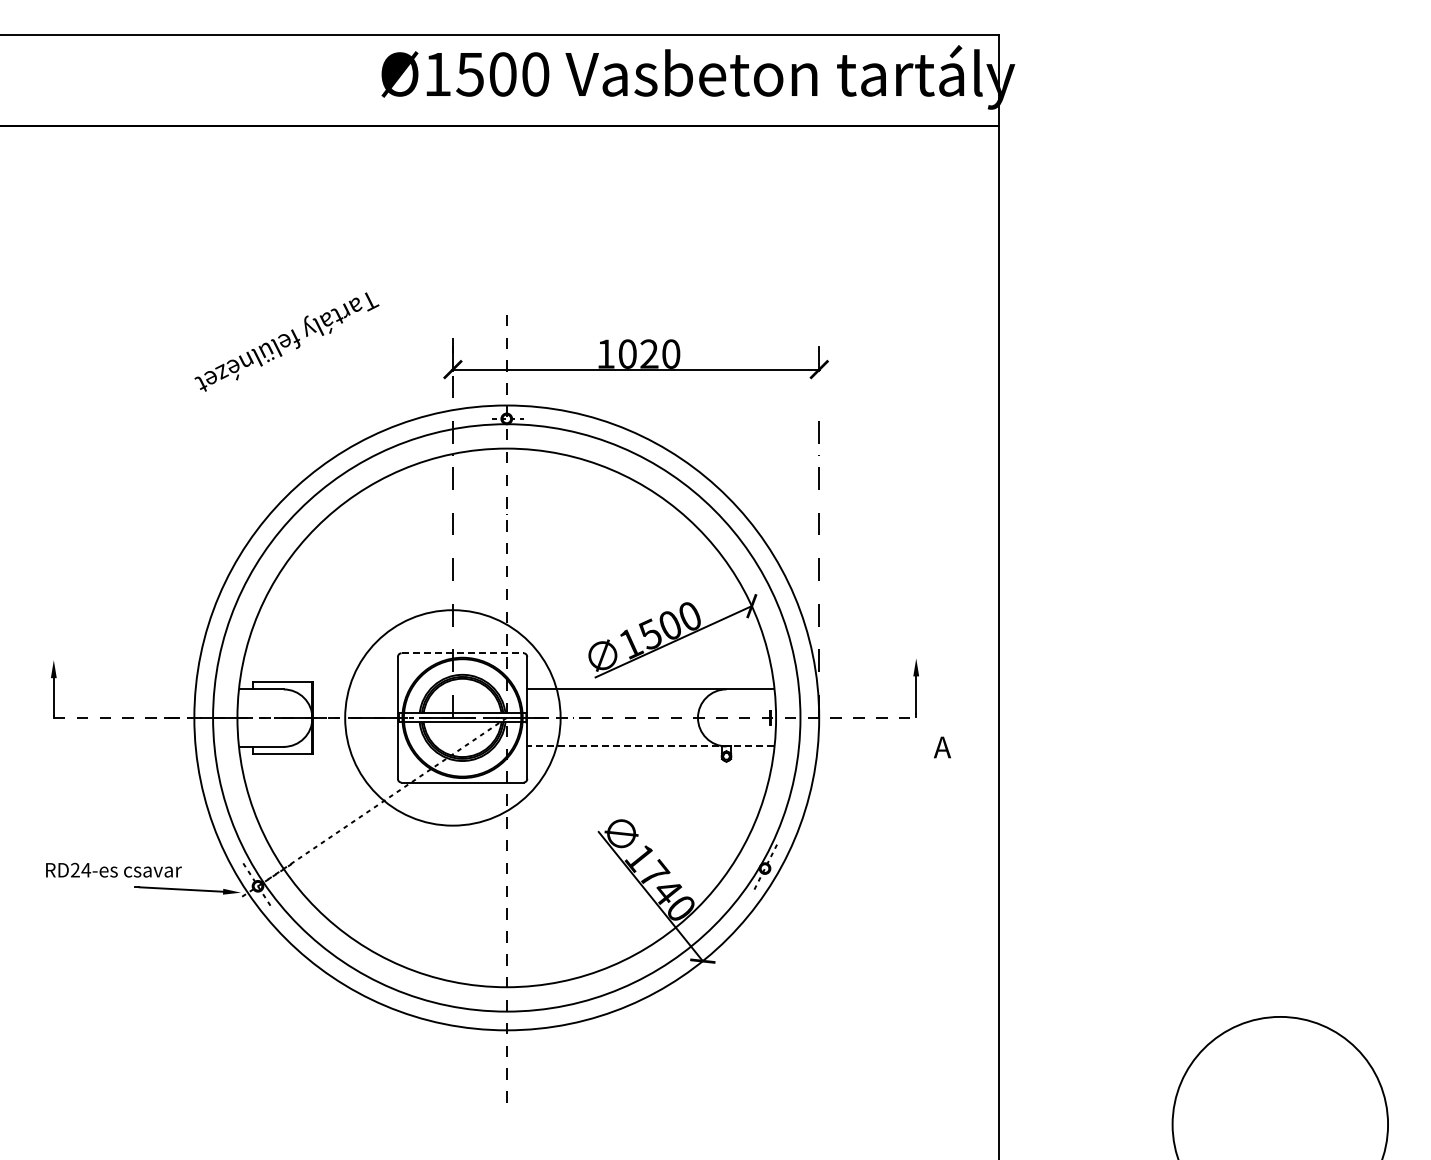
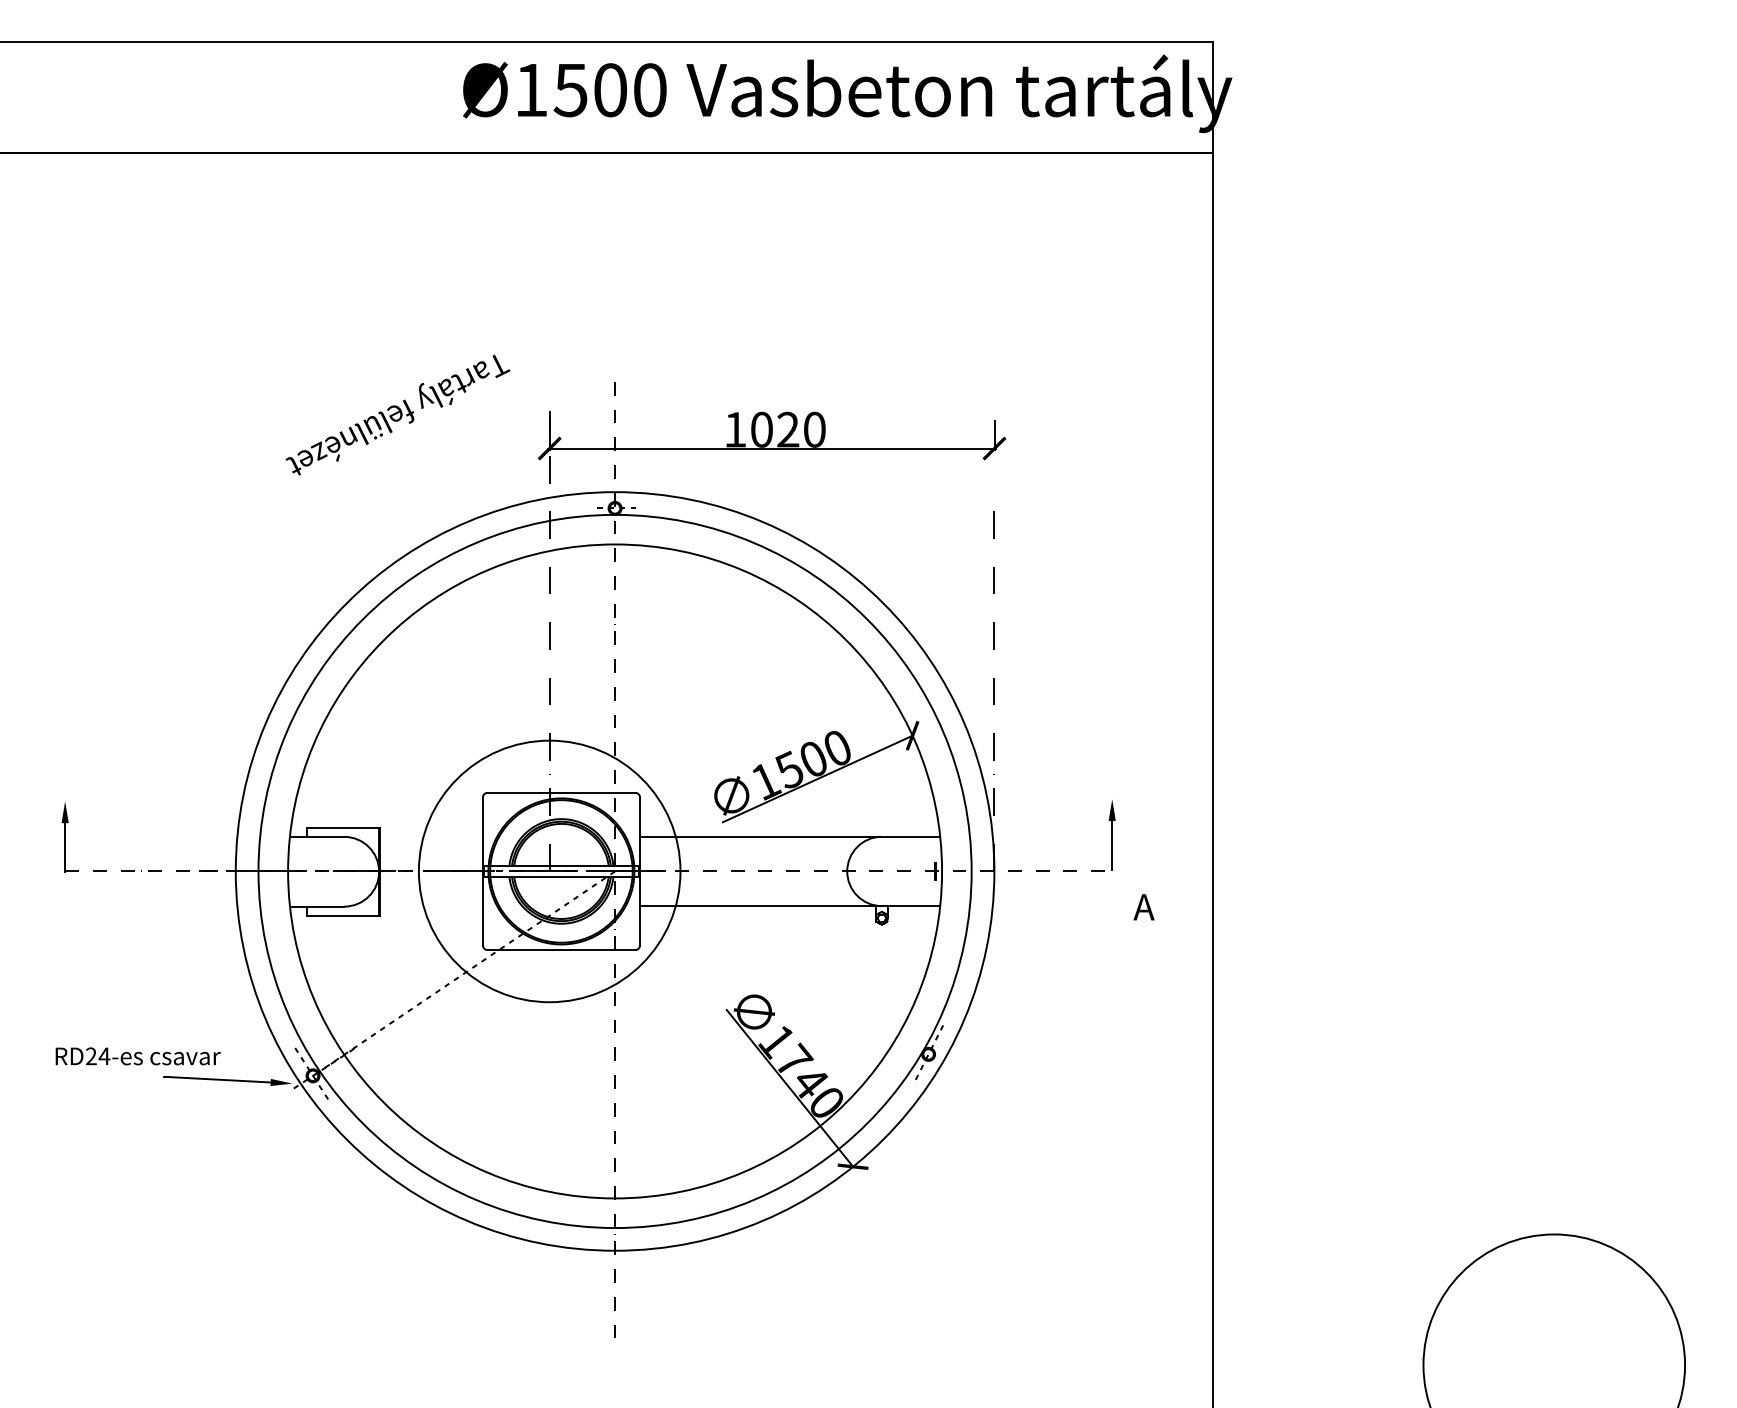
text: (286, 341) -> (397, 414), moved
line: (463, 653) -> (562, 793), dashed -> solid
line: (650, 746) -> (789, 906), dashed -> solid

